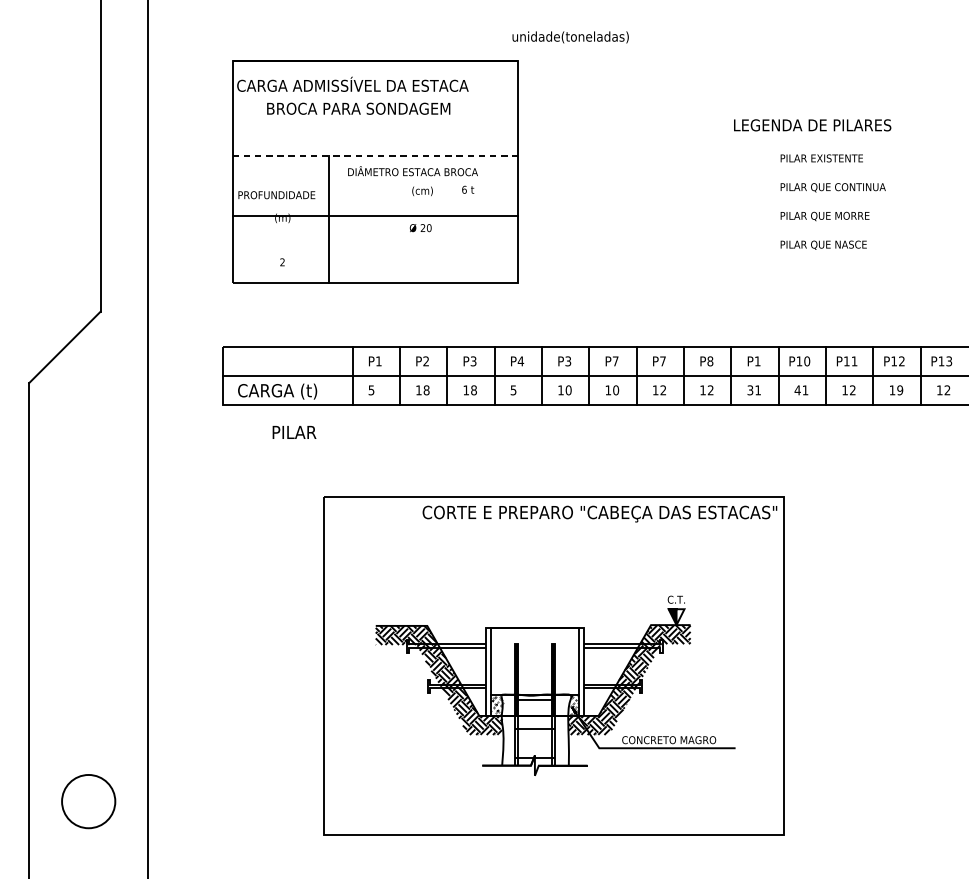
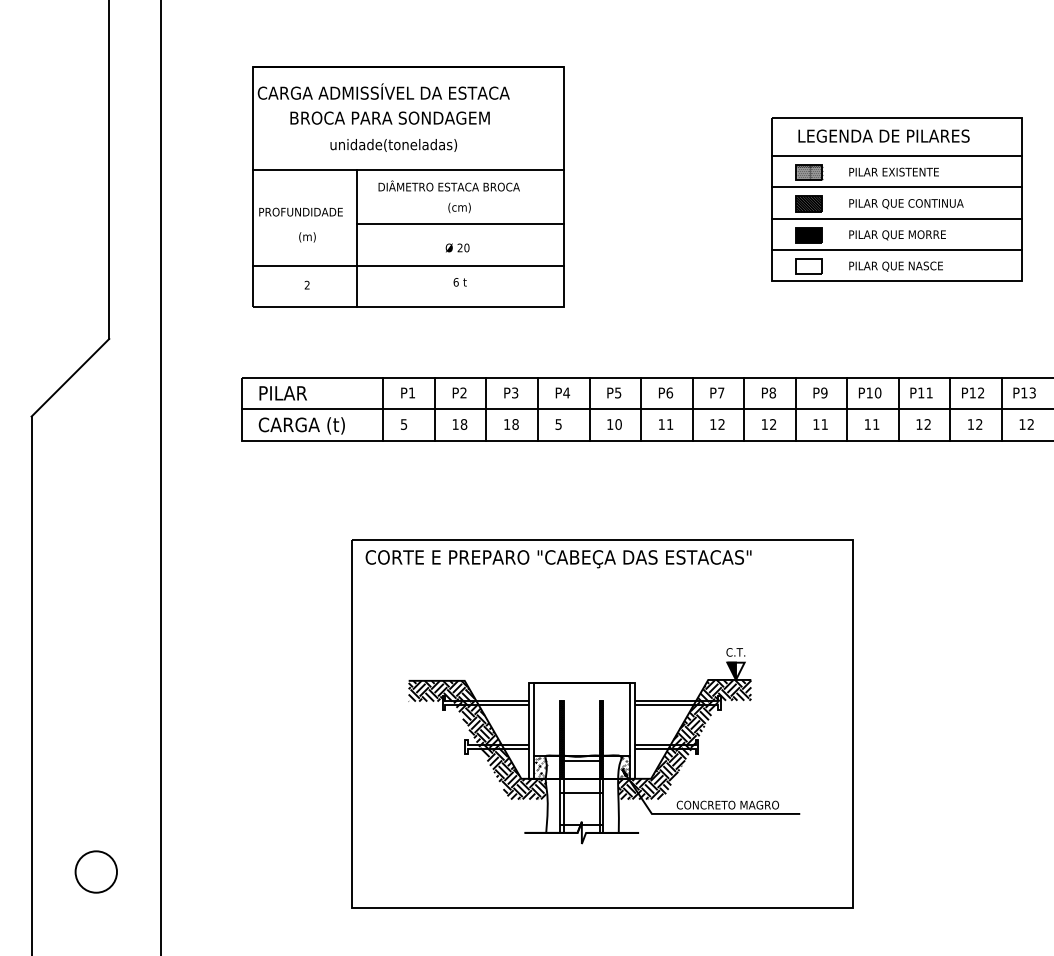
text: (570, 37) -> (393, 145), moved
line: (375, 156) -> (408, 170), dashed -> solid
part: (824, 183) -> (896, 199), added
text: (467, 189) -> (459, 282), moved
line: (423, 206) -> (460, 224), added
line: (374, 215) -> (407, 265), moved
text: (568, 360) -> (618, 392), P3 -> P5
text: (615, 360) -> (669, 392), P7 -> P6
text: (757, 360) -> (824, 392), P1 -> P9
text: (615, 390) -> (669, 424), 10 -> 11
text: (750, 390) -> (816, 424), 31 -> 11
text: (797, 390) -> (867, 424), 41 -> 11
text: (900, 390) -> (979, 424), 19 -> 12
text: (293, 432) -> (282, 393), moved
text: (599, 514) -> (558, 559), moved
circle: (88, 801) -> (96, 871), size x0.71

